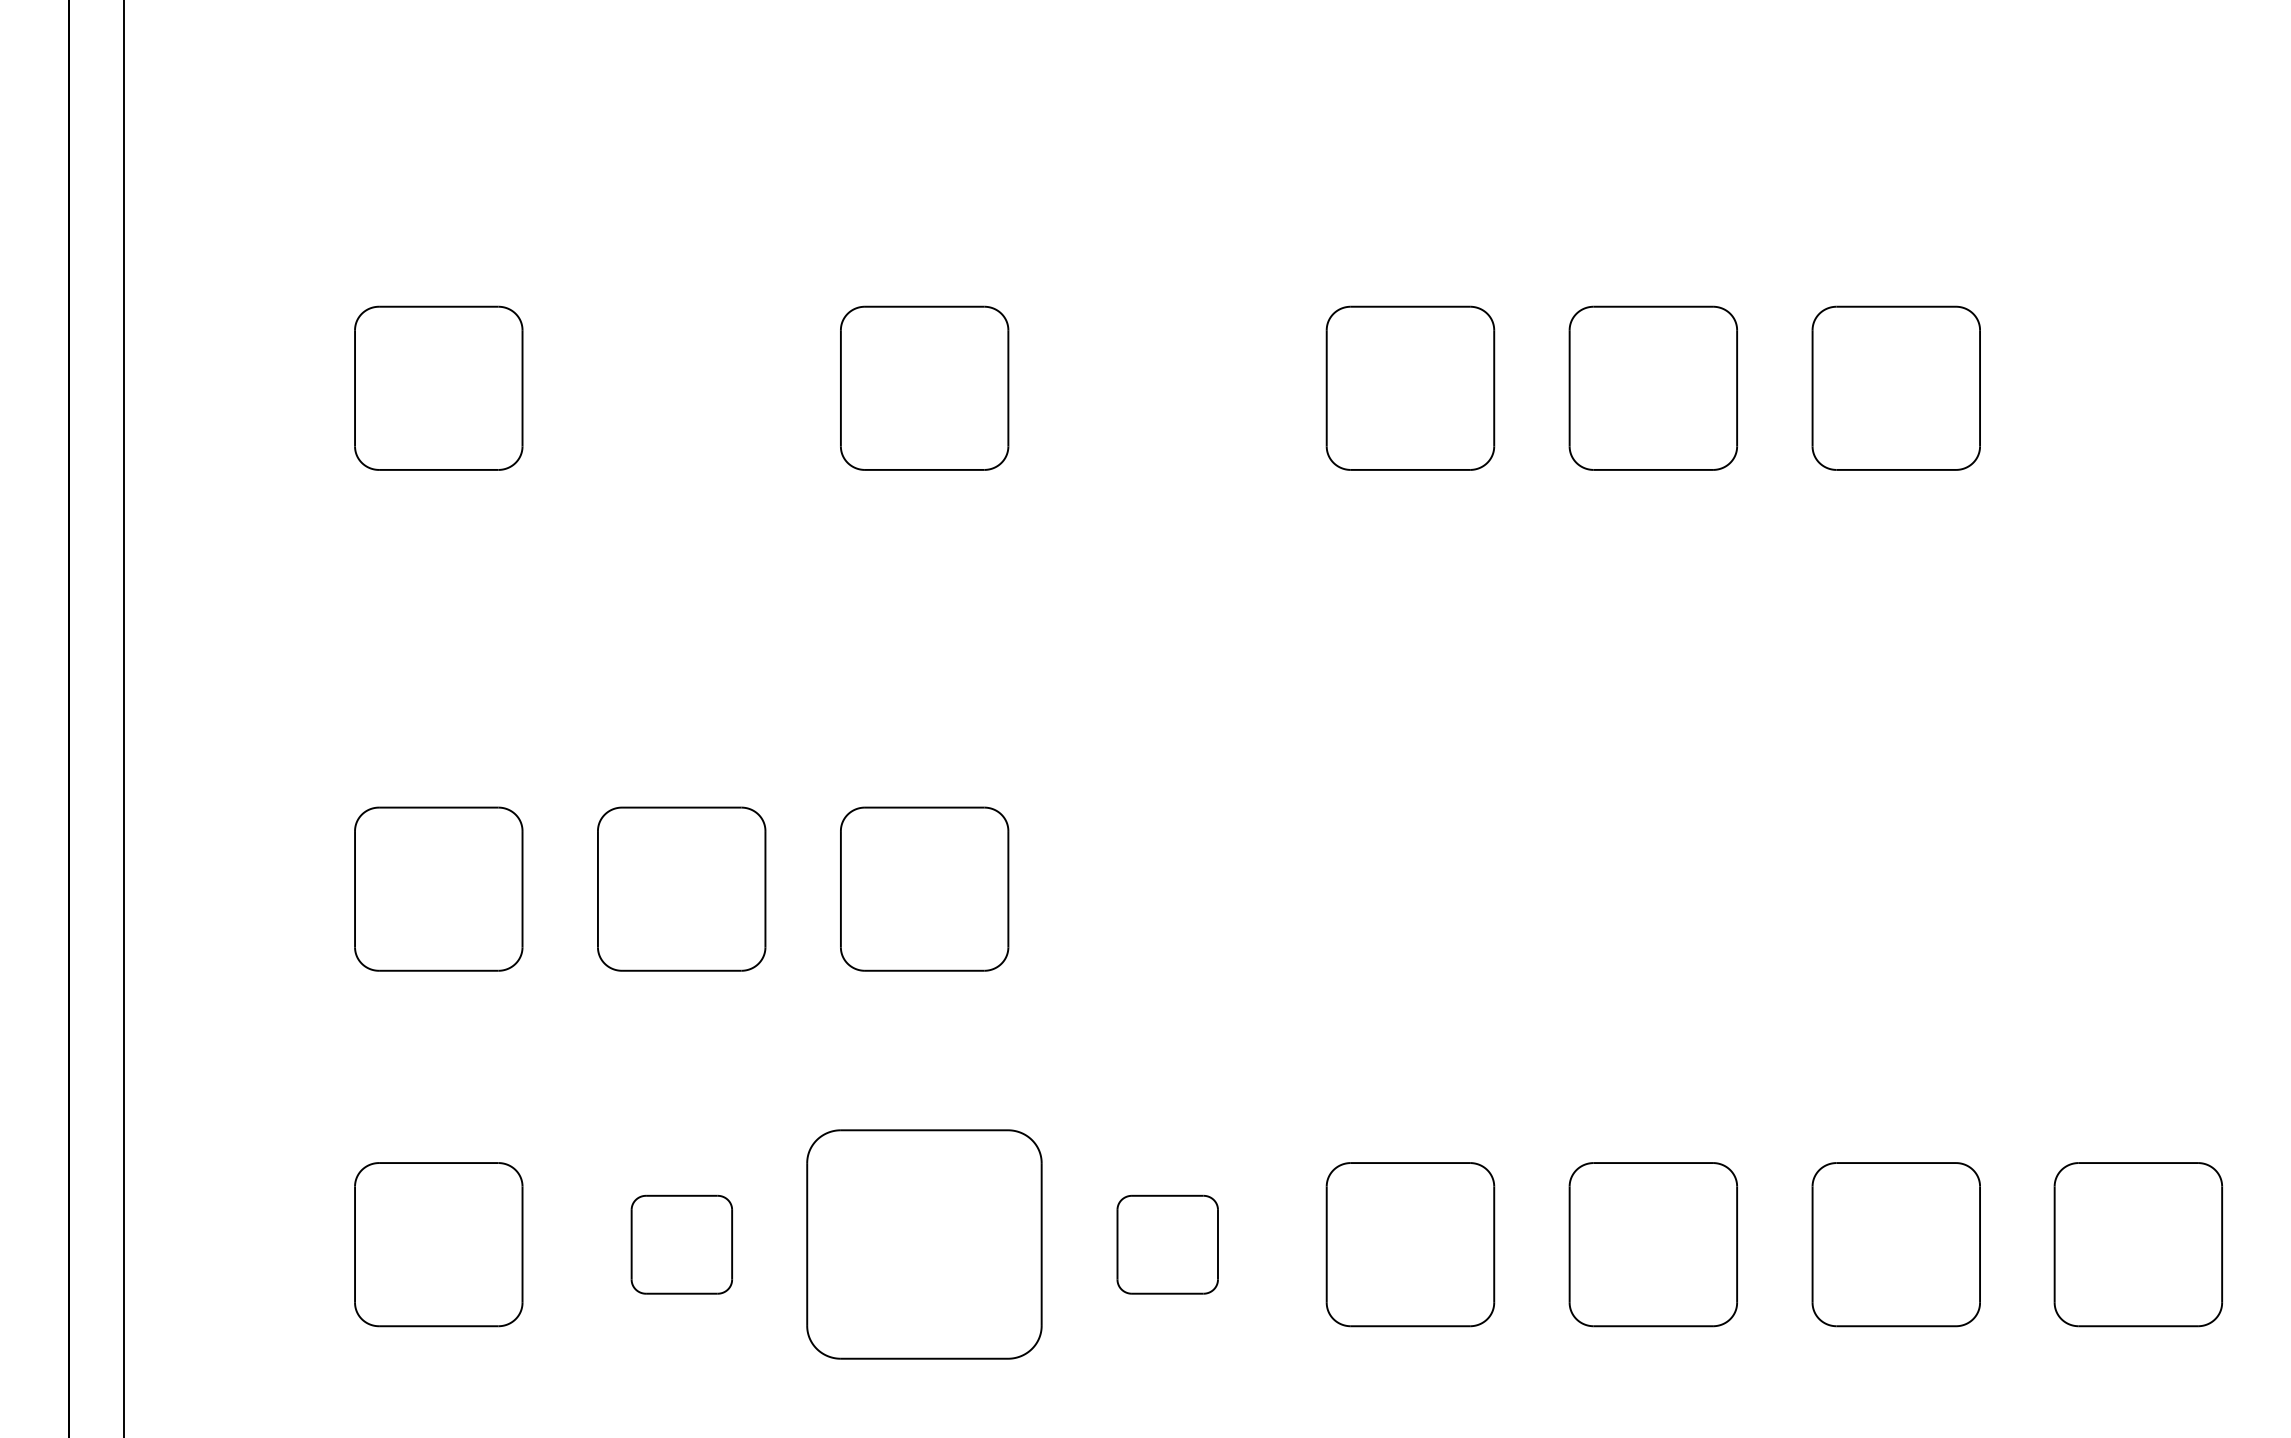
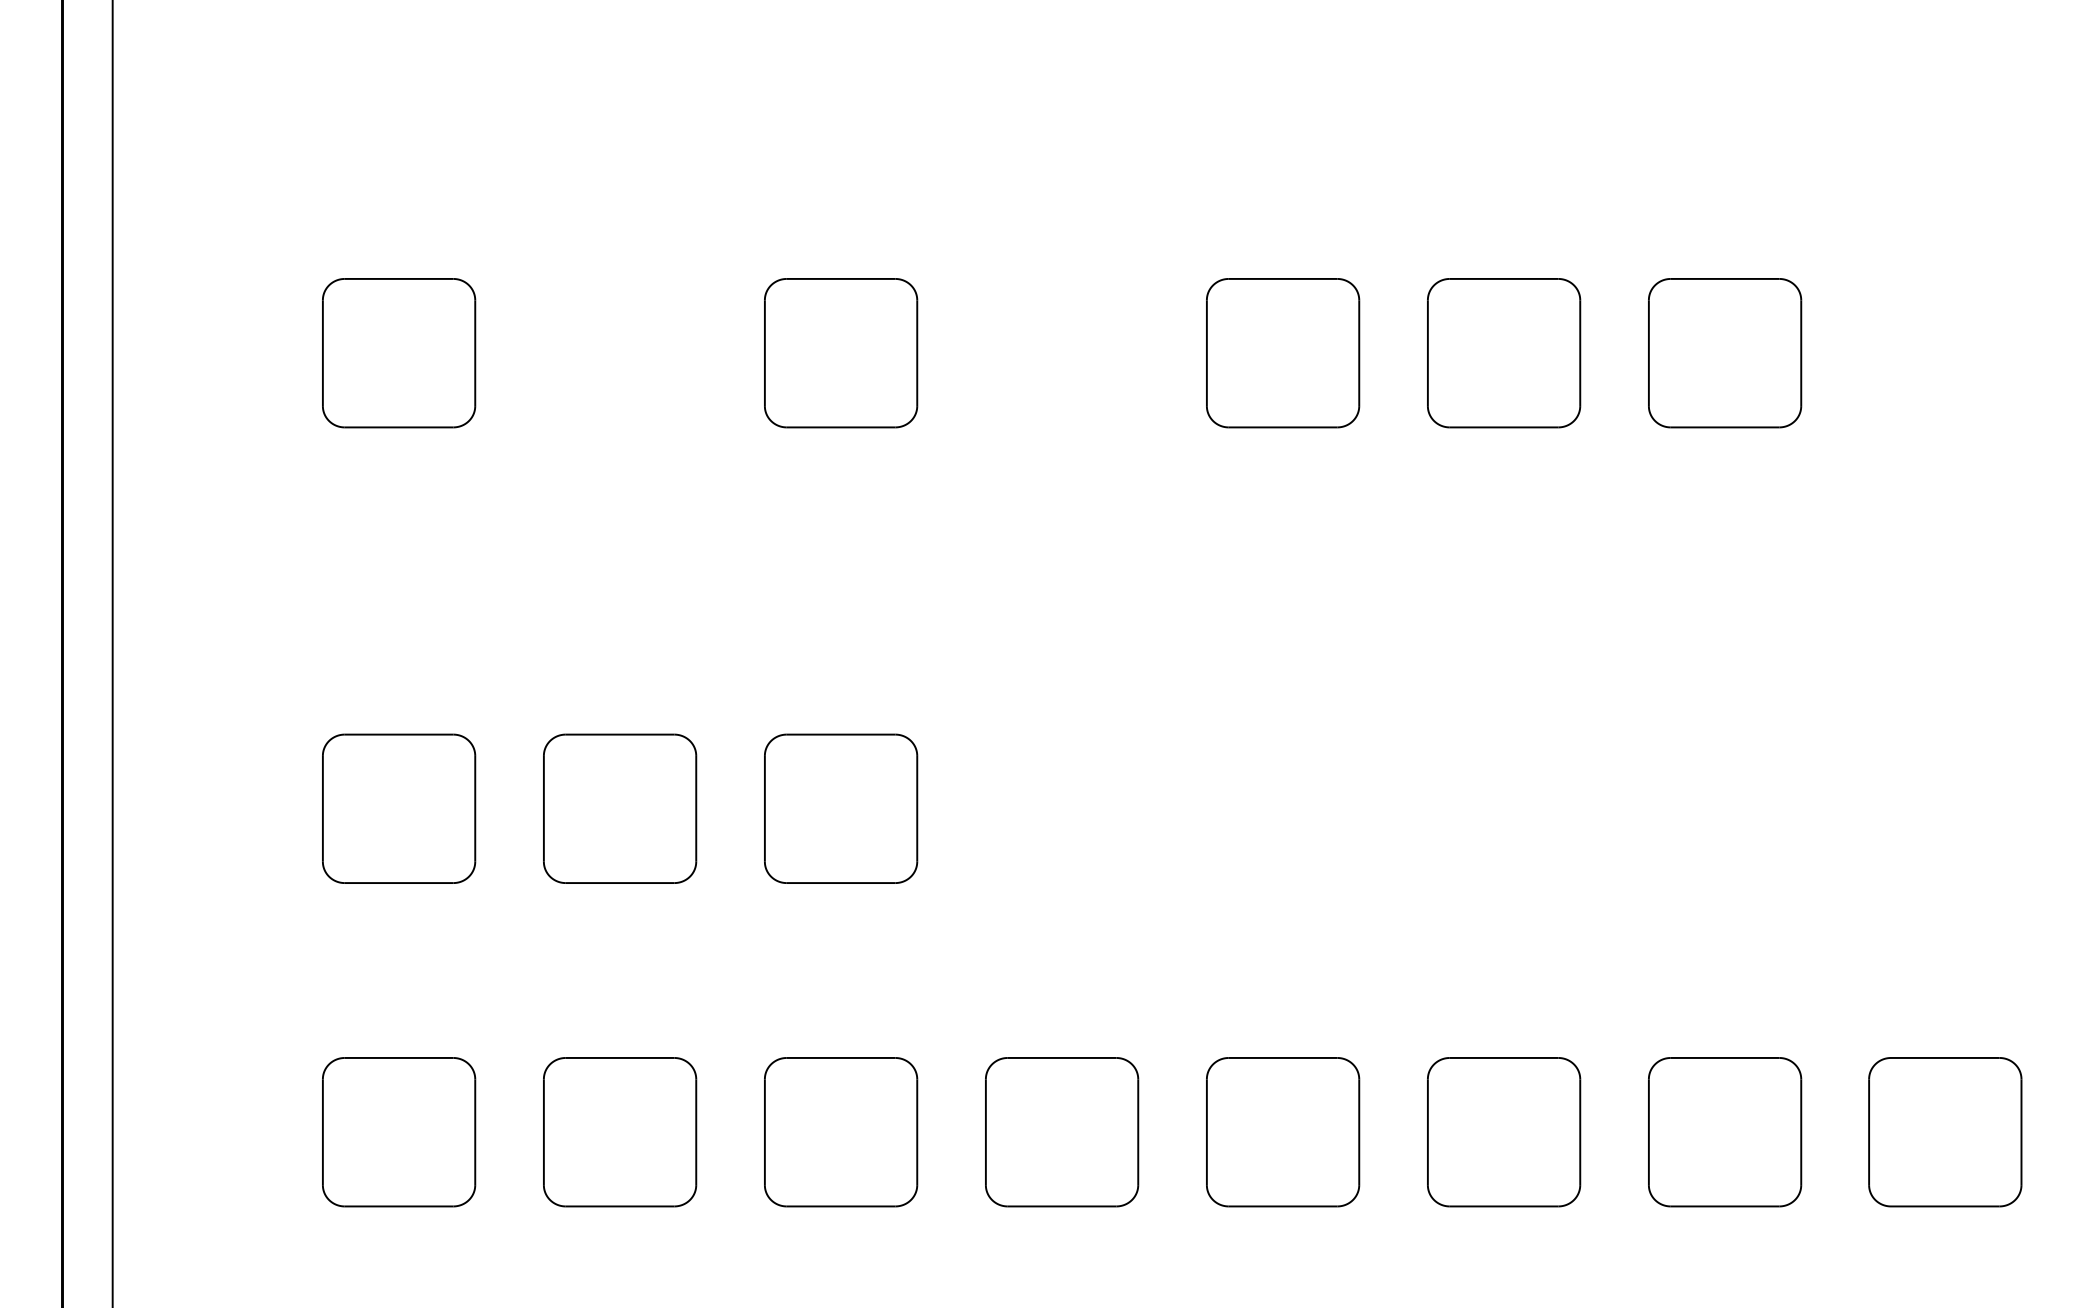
part: (682, 1244) -> (620, 1132), size x1.67
part: (925, 1244) -> (841, 1132), size x0.71
part: (1168, 1244) -> (1062, 1132), size x1.67

